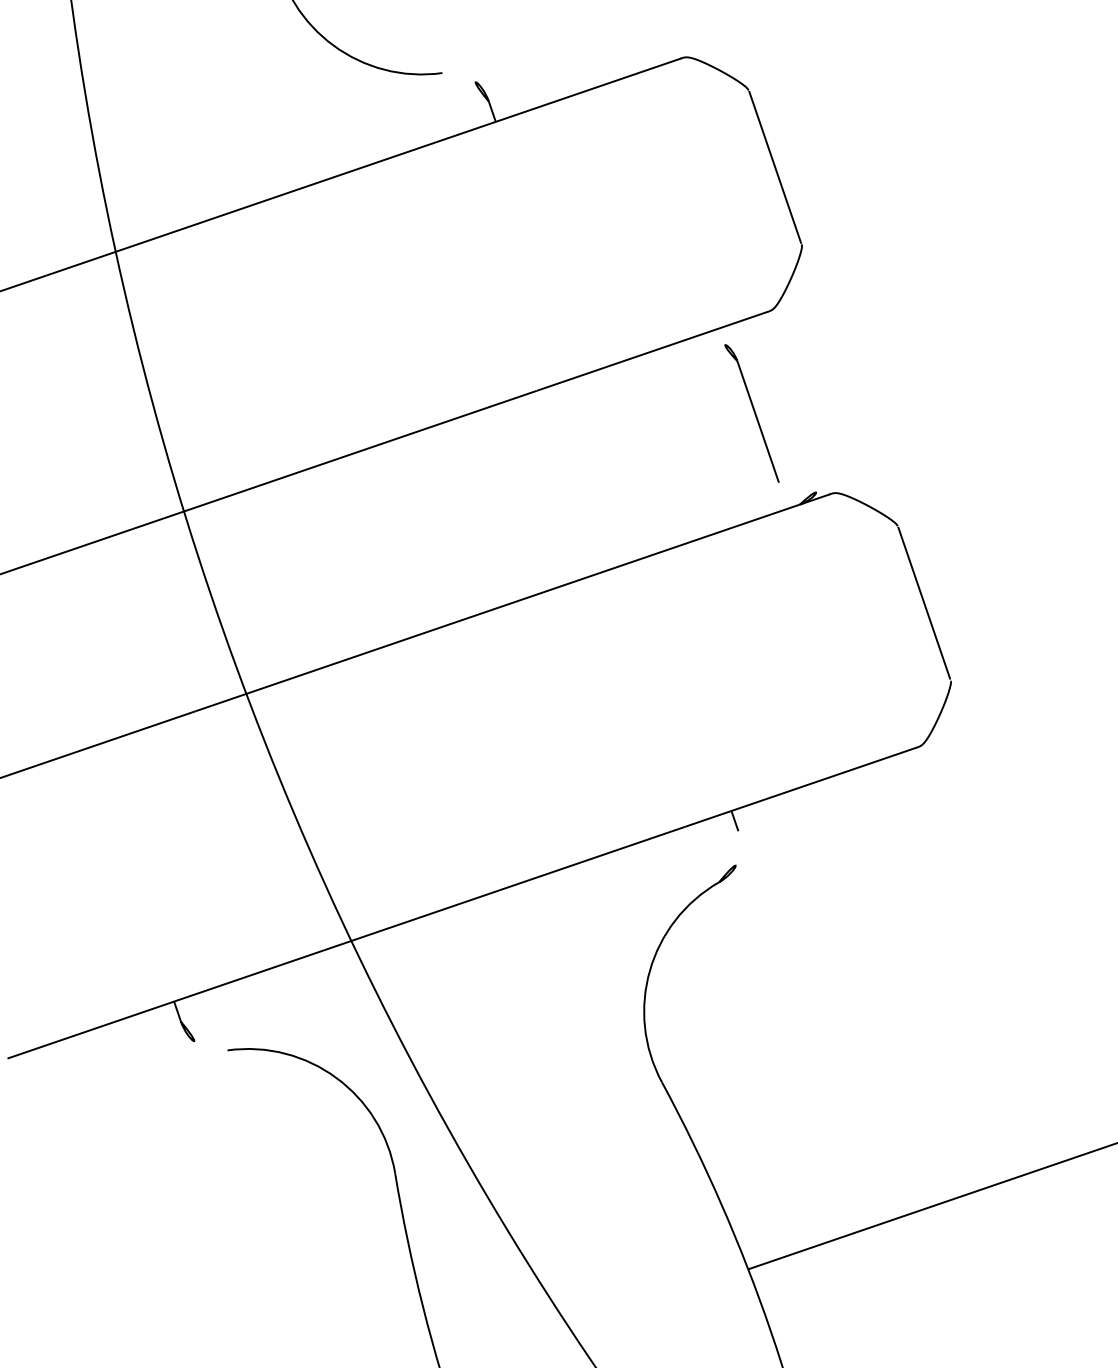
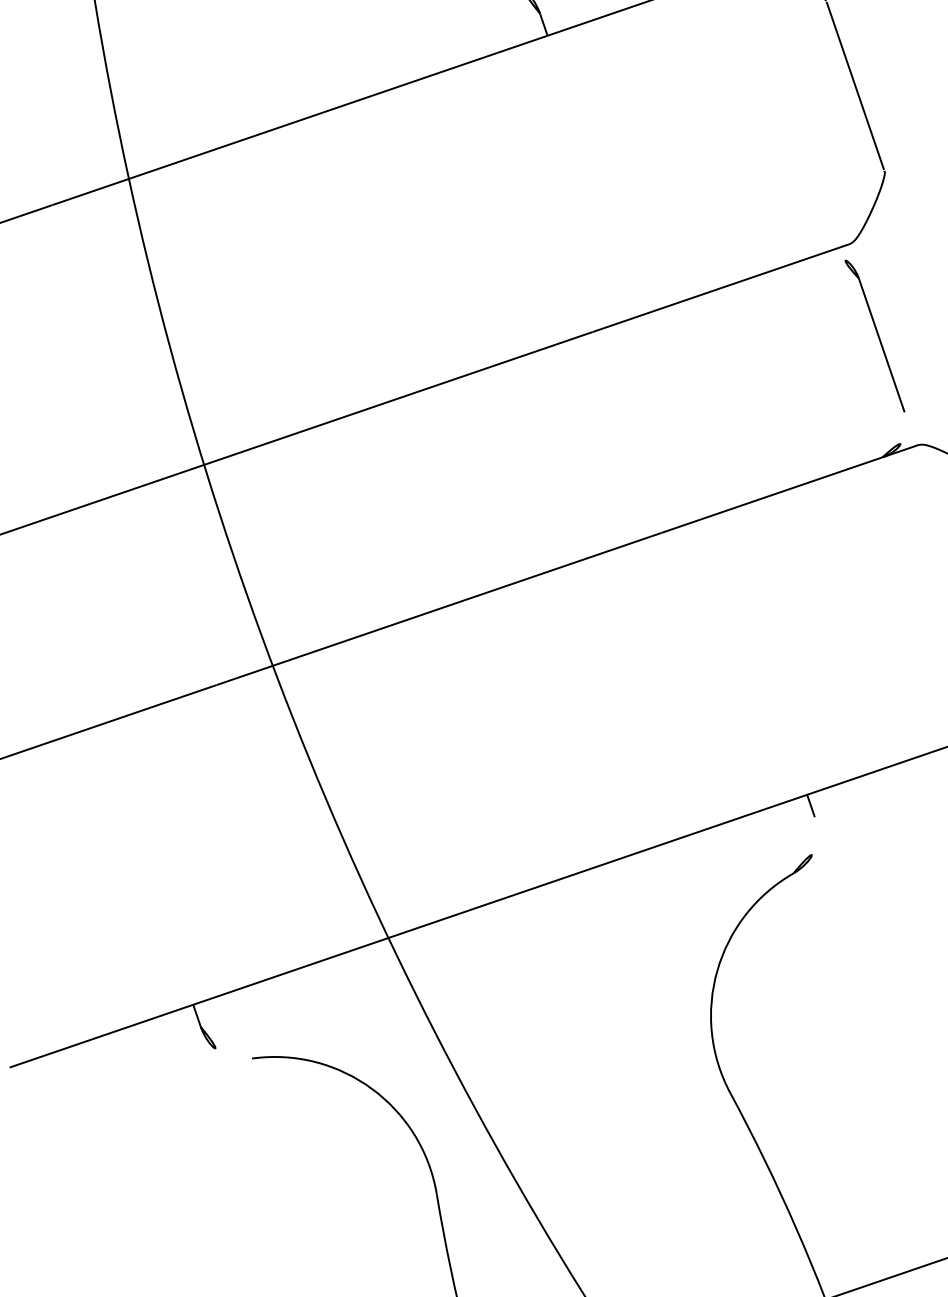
part: (751, 413) -> (874, 336), moved

